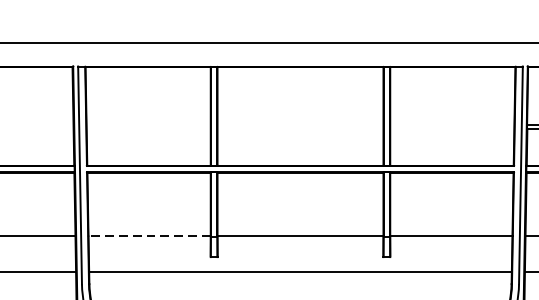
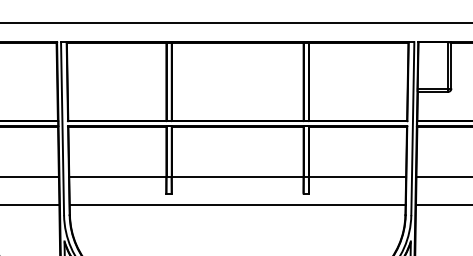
line: (149, 235) -> (117, 176), dashed -> solid

